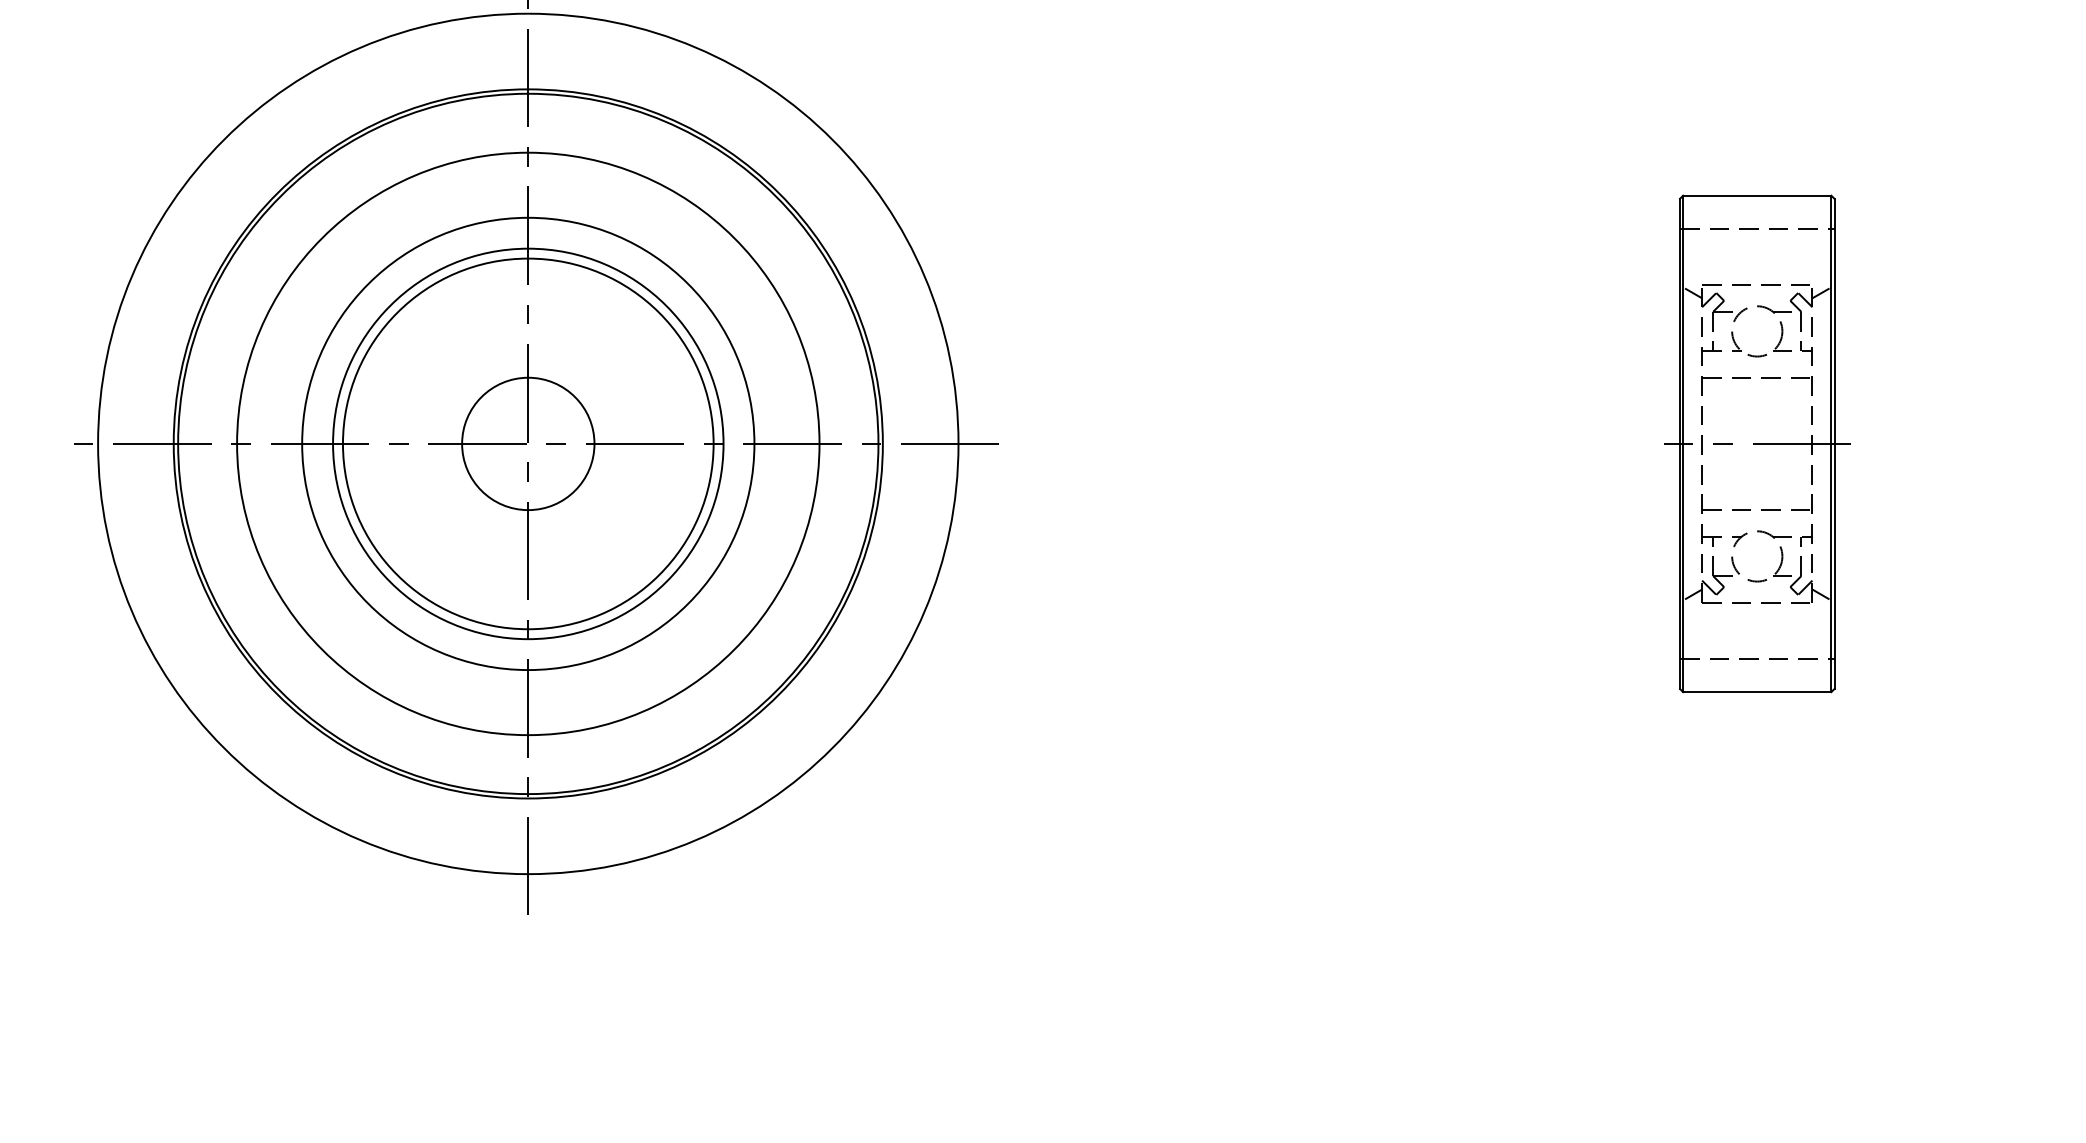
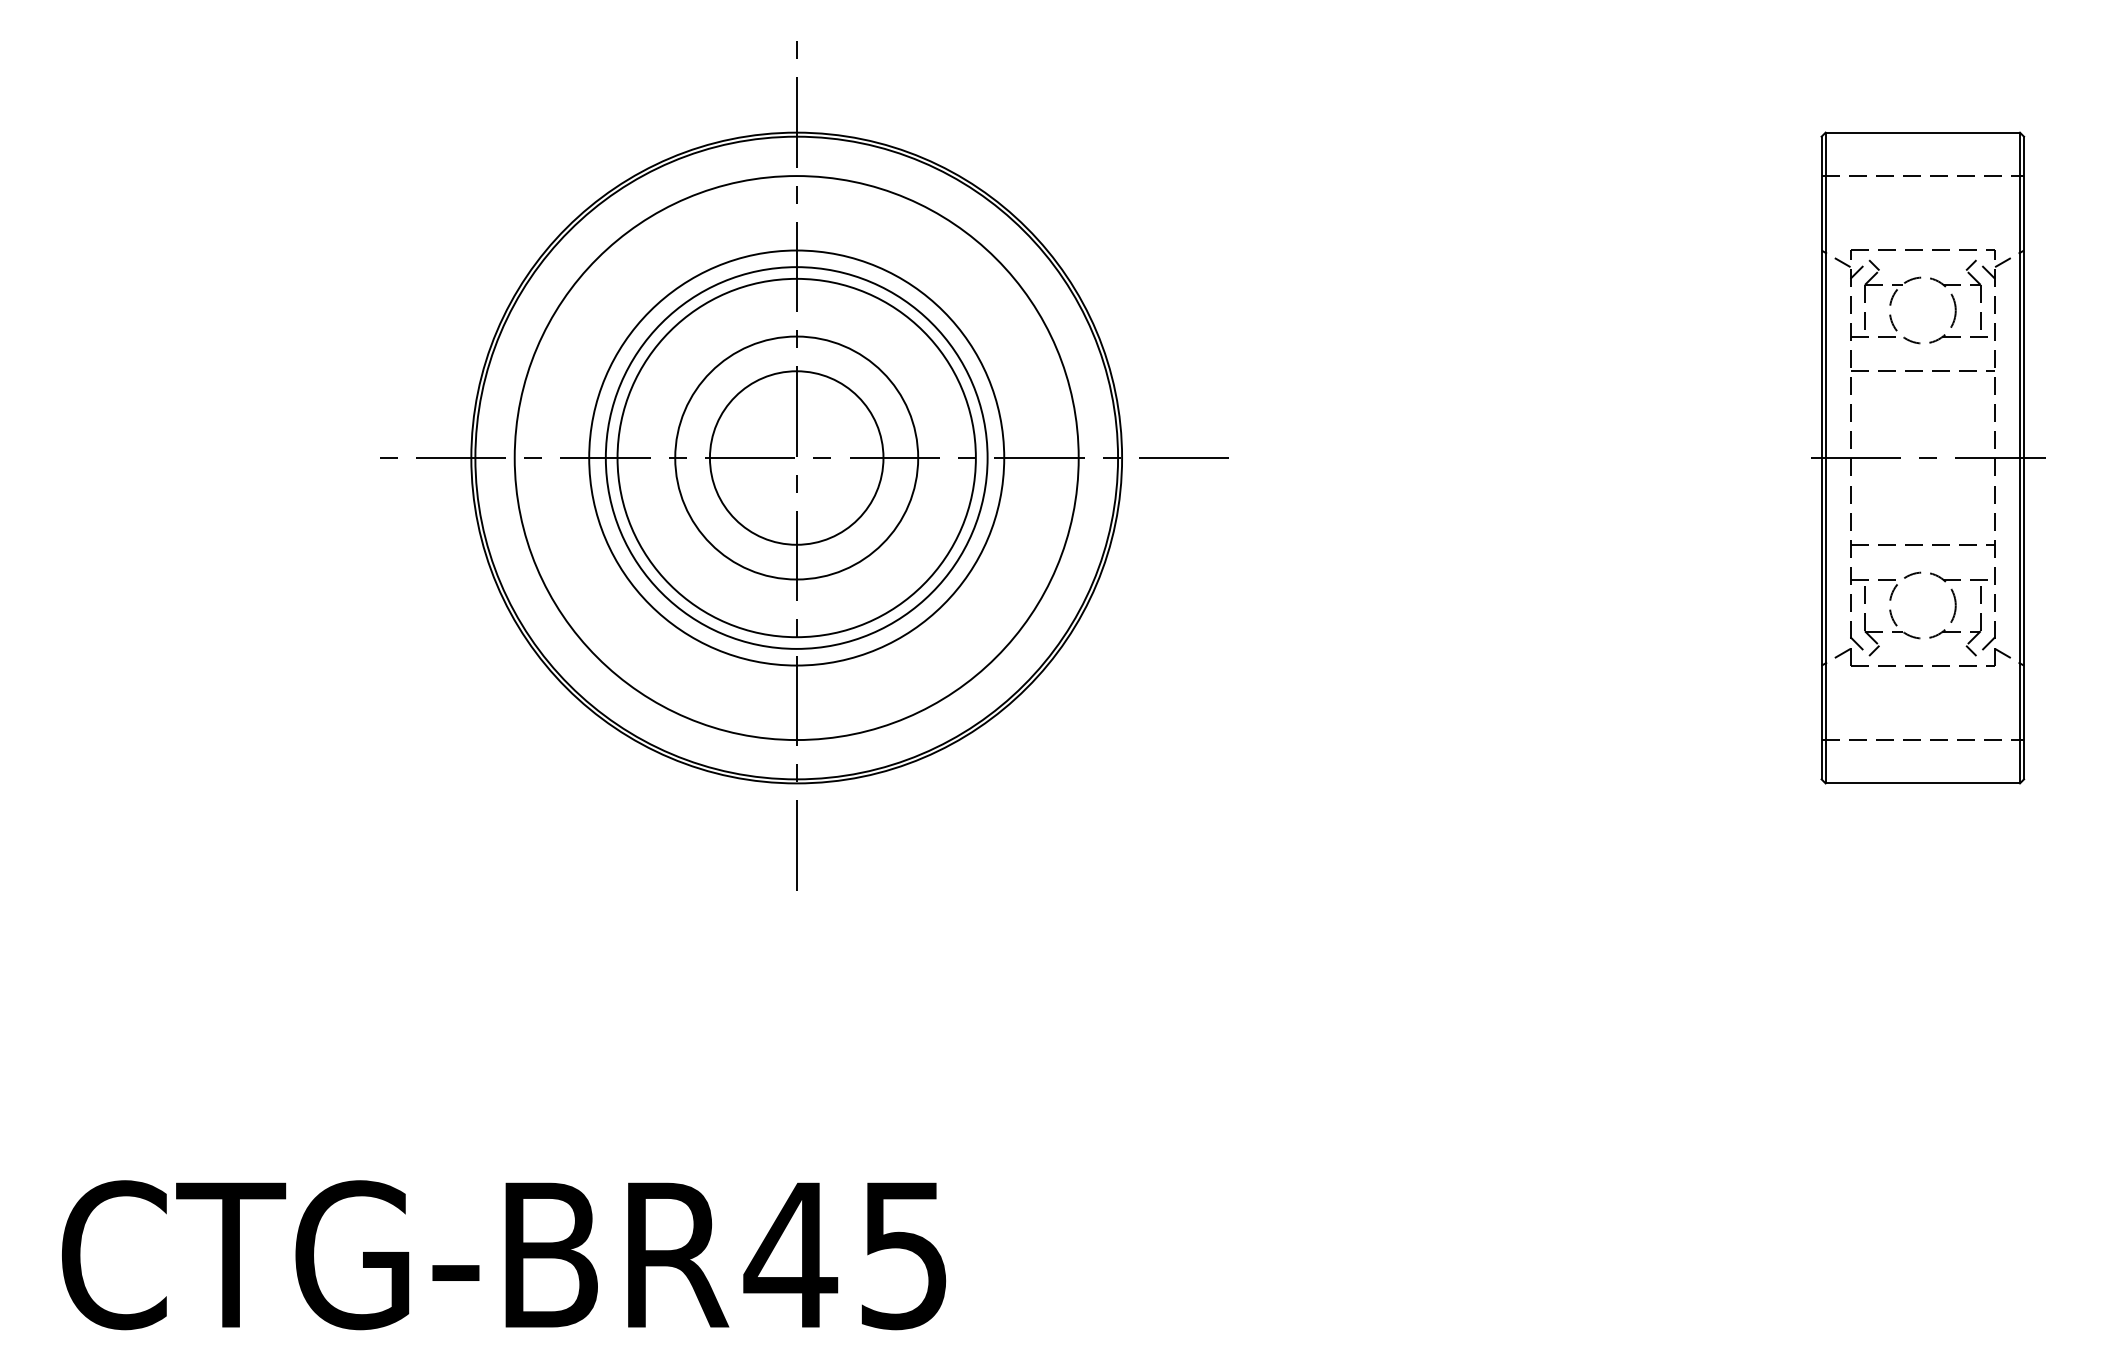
circle: (528, 443) -> (796, 457), size x0.71
circle: (528, 443) -> (796, 457), size x0.71
circle: (528, 443) -> (796, 457), size x1.43
part: (1761, 443) -> (1928, 457), size x1.43
circle: (528, 444) -> (796, 458), size x0.71

